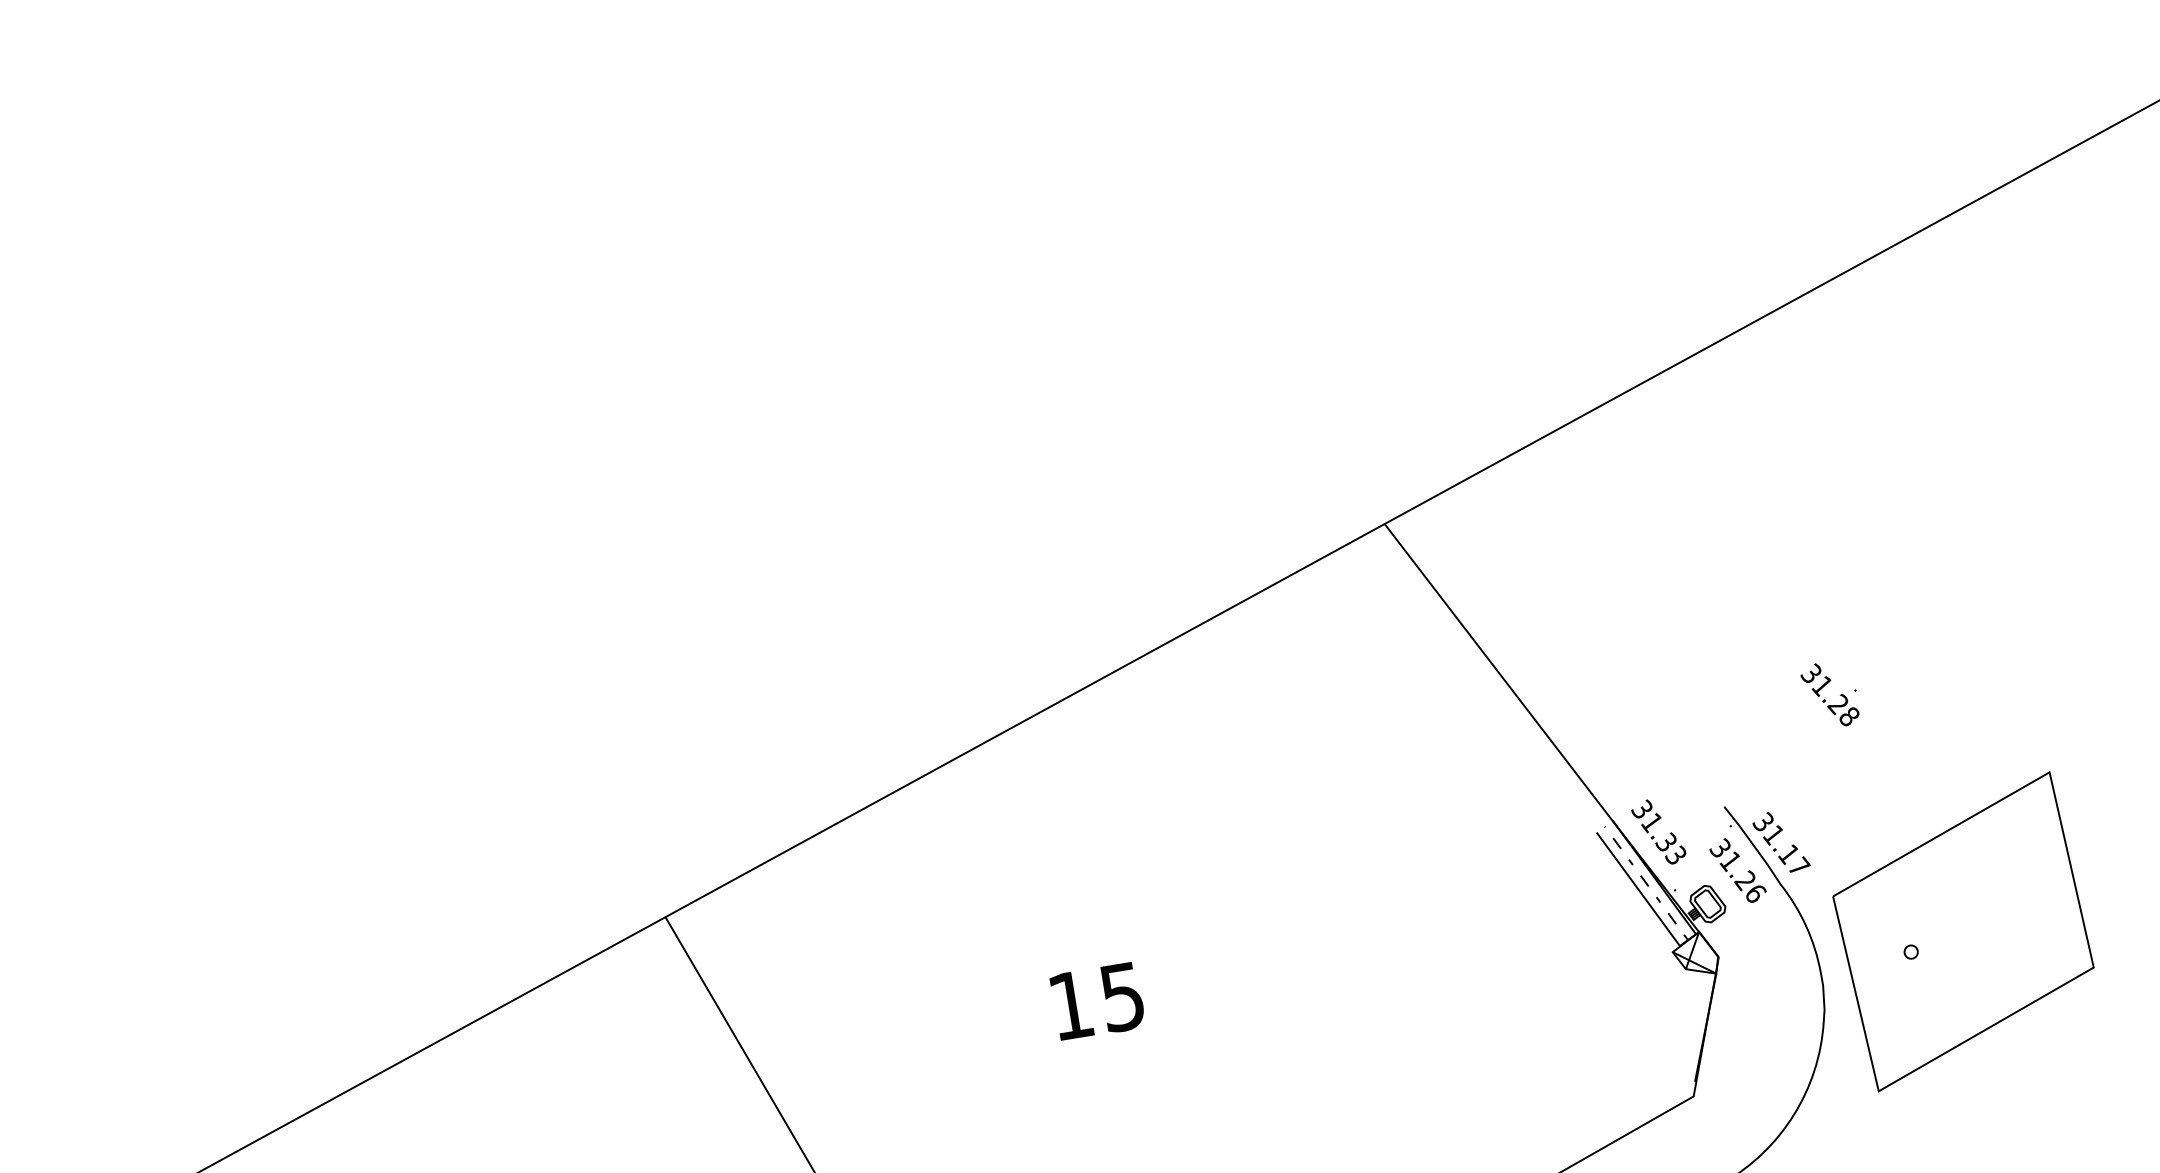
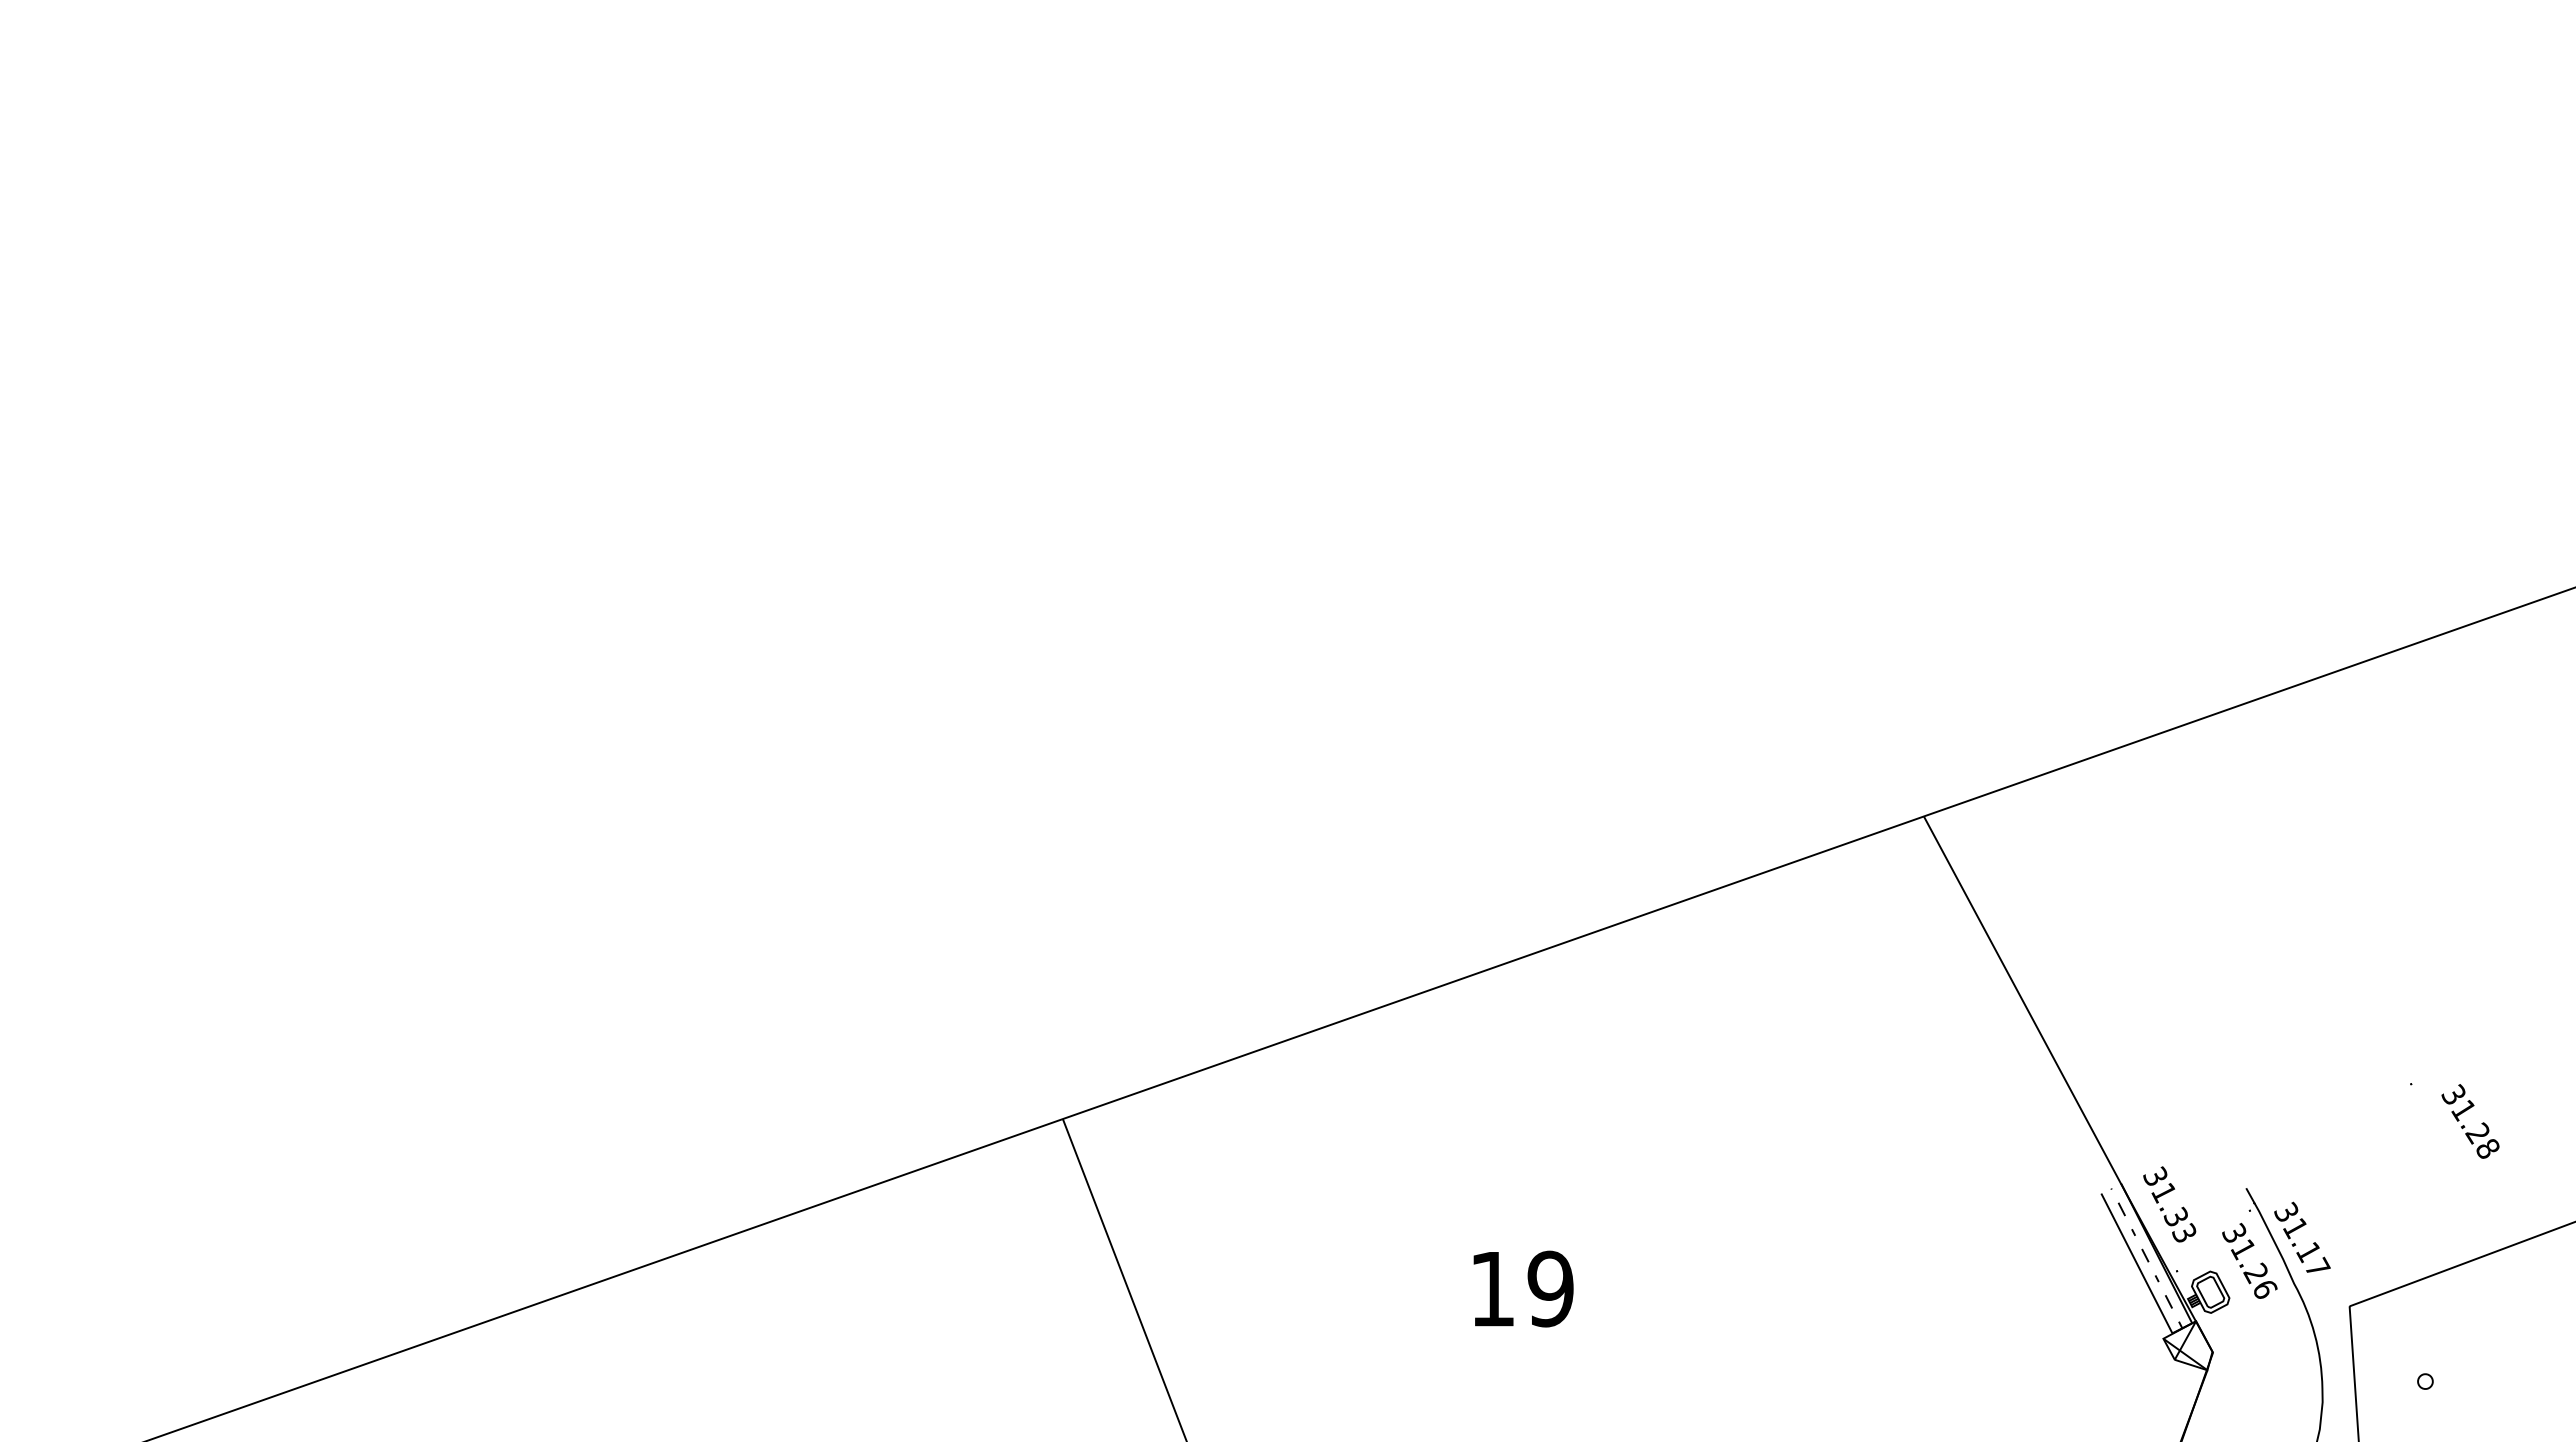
text: (1830, 695) -> (2470, 1121), moved
text: (1122, 996) -> (1550, 1288), 15 -> 19

